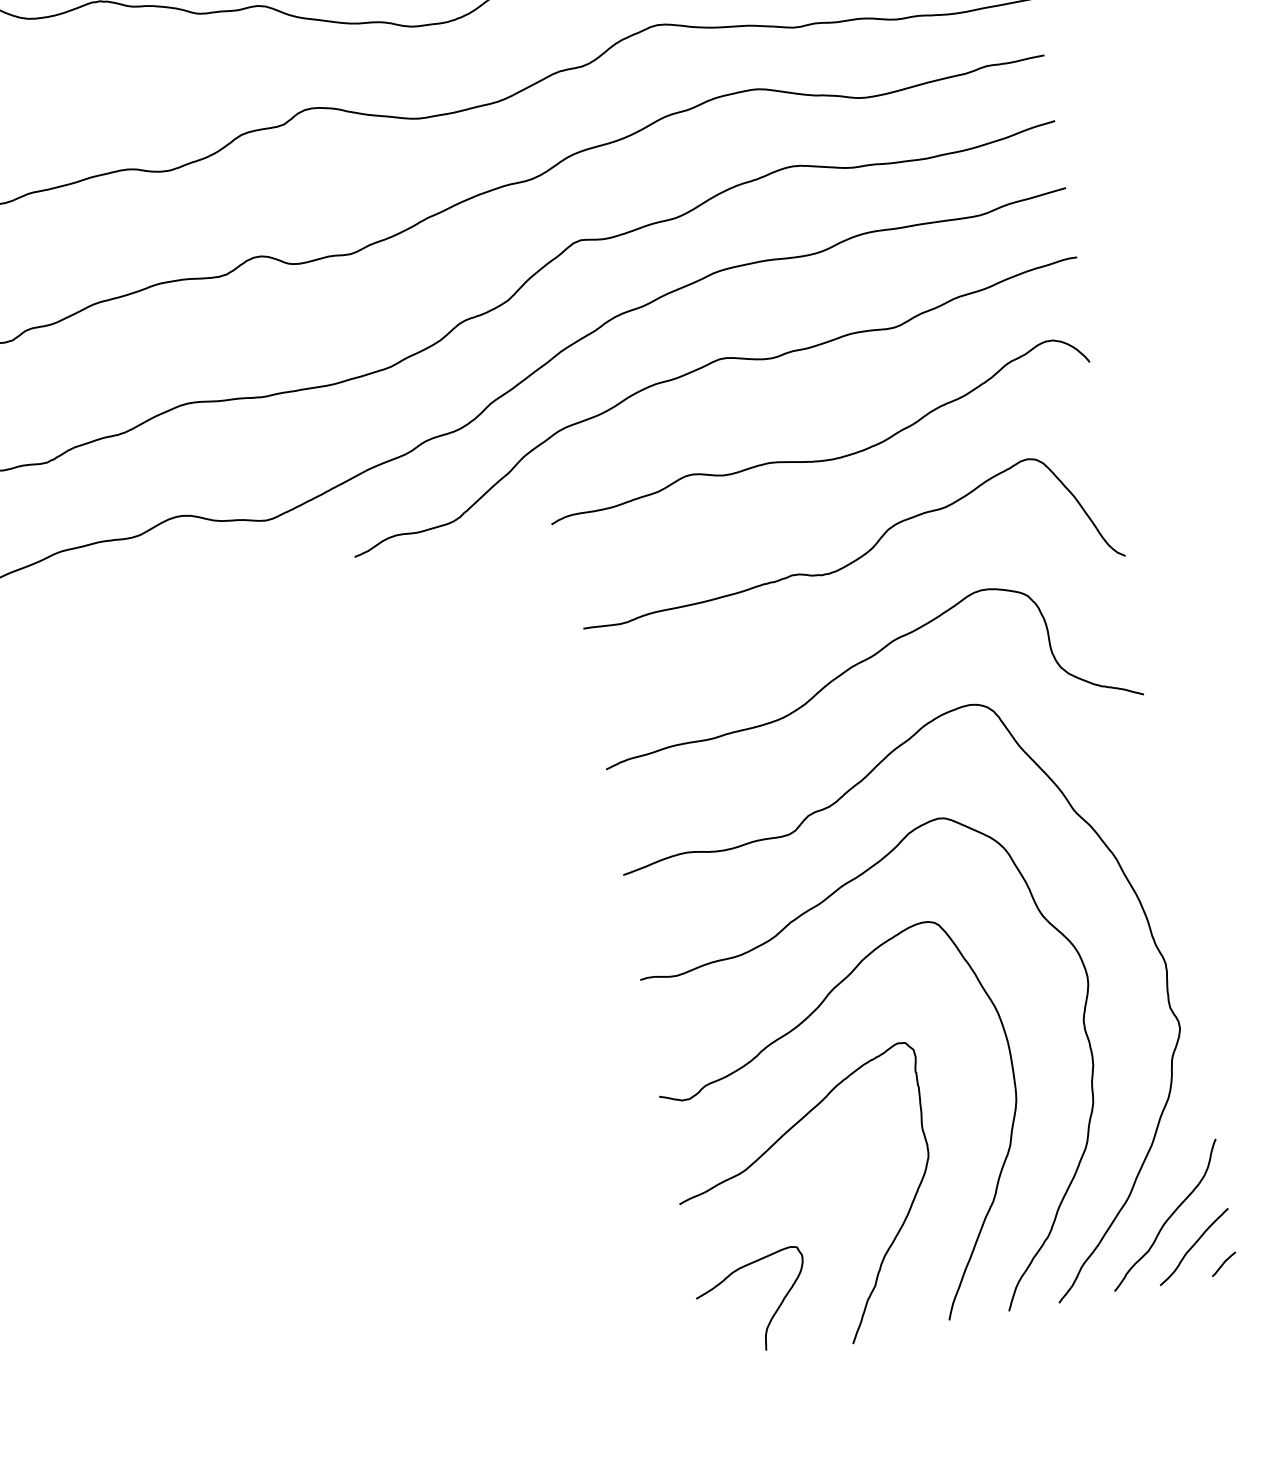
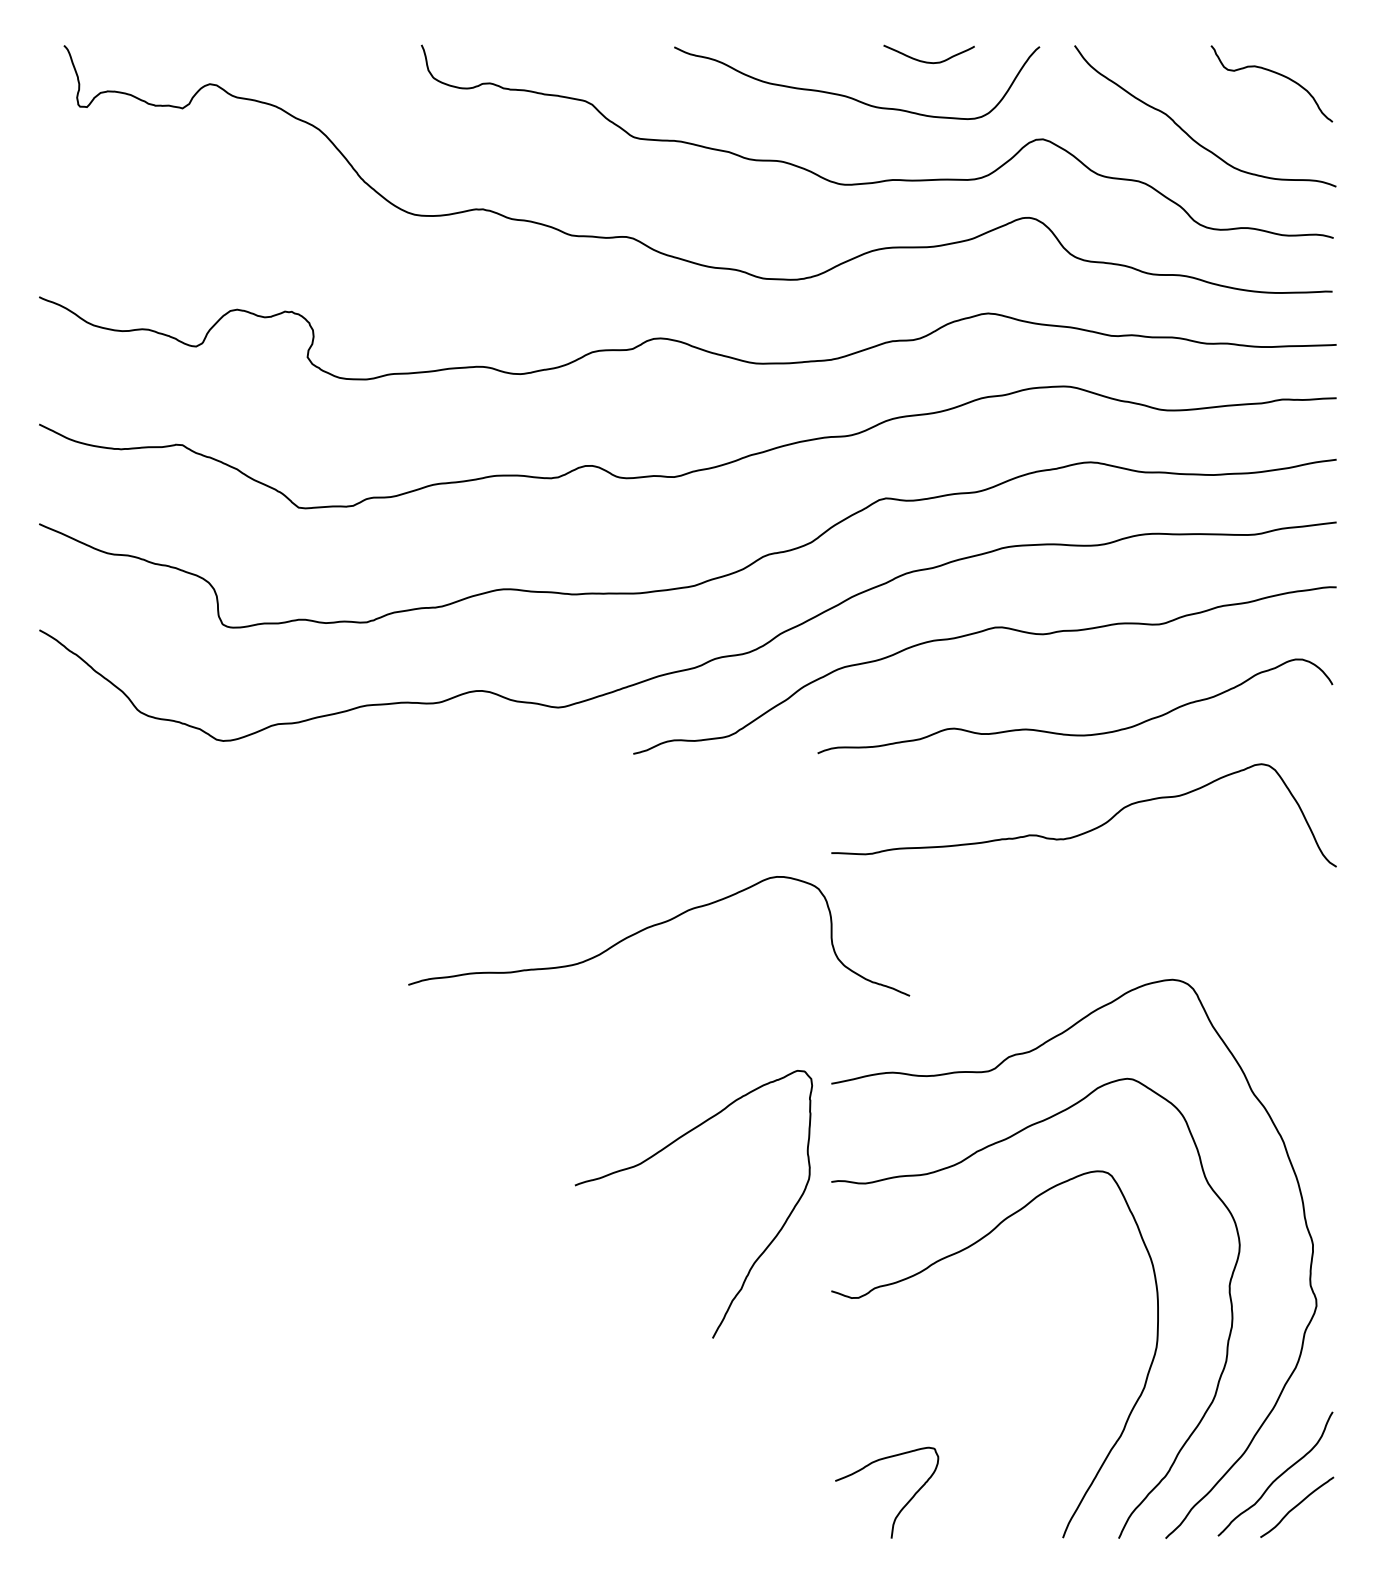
curve: (863, 662) -> (658, 925), moved
curve: (768, 1151) -> (663, 1150), moved
curve: (1223, 1264) -> (1321, 1527), removed

